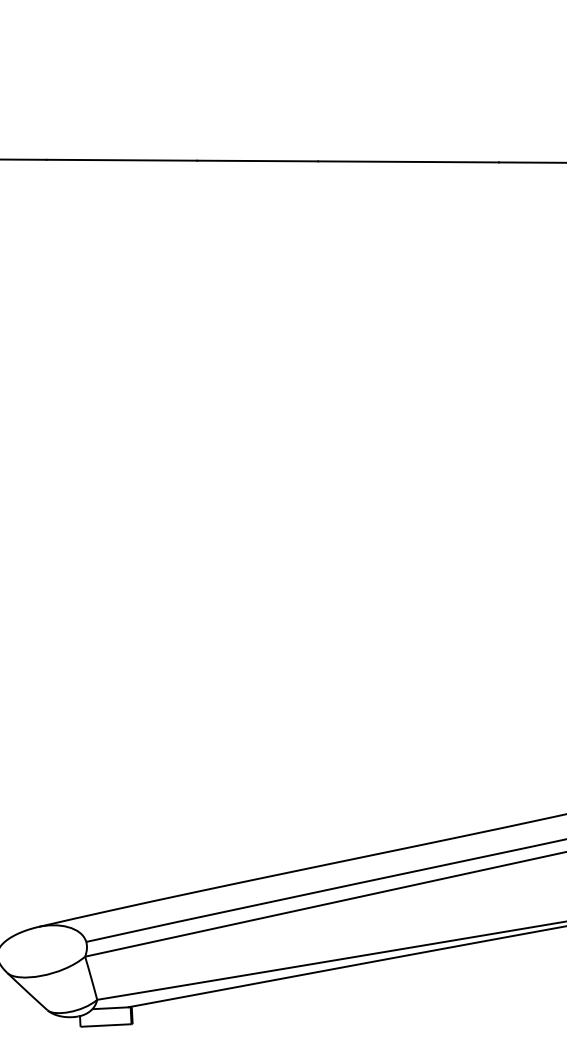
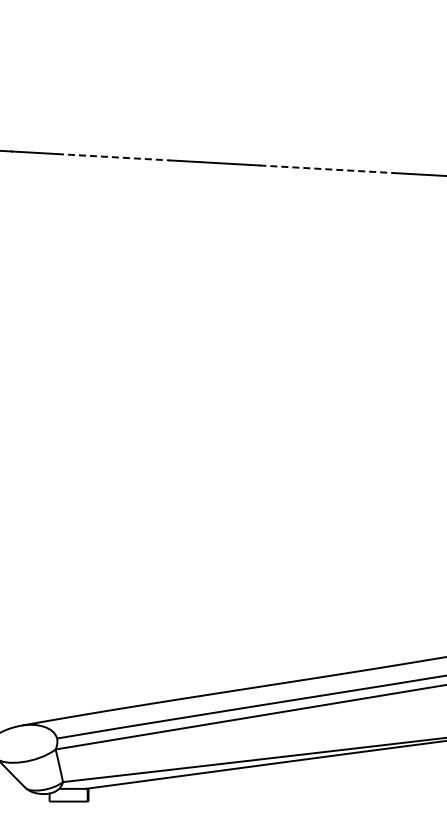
line: (122, 160) -> (113, 157), solid -> dashed
line: (409, 162) -> (327, 169), solid -> dashed

